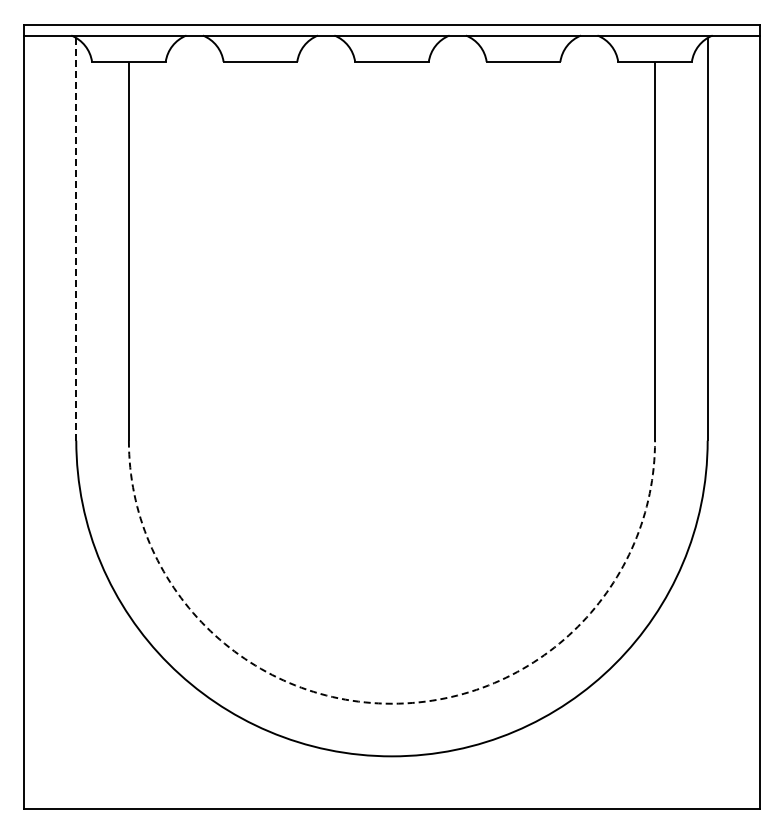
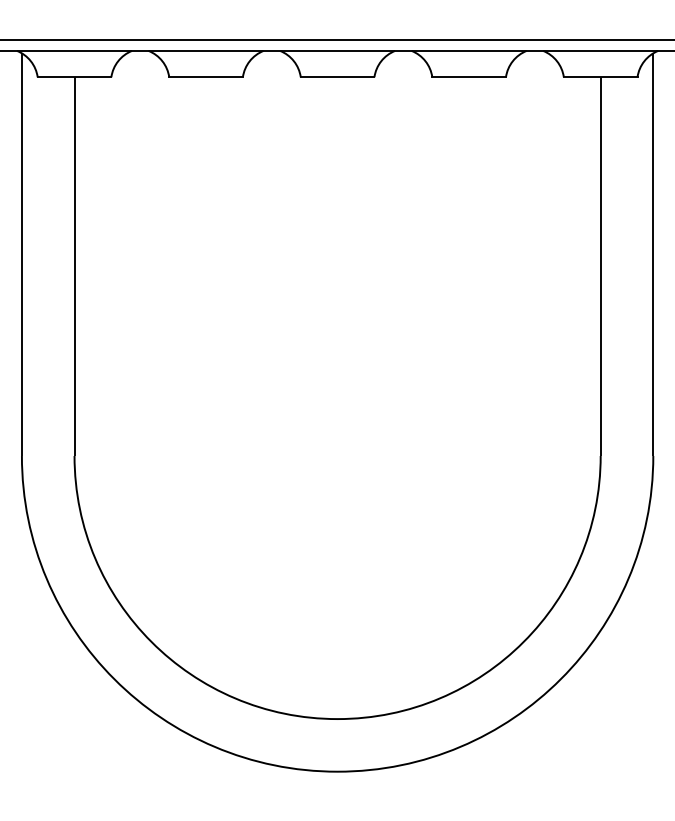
line: (76, 239) -> (22, 254), dashed -> solid
arc: (391, 703) -> (337, 718), dashed -> solid

